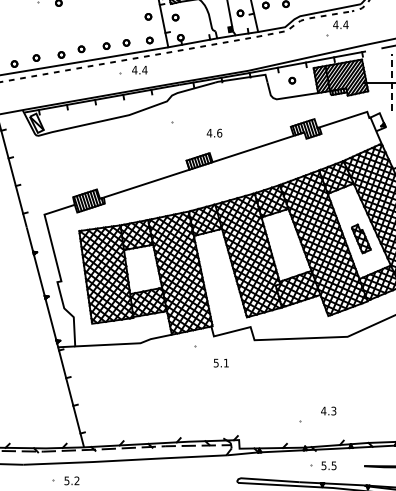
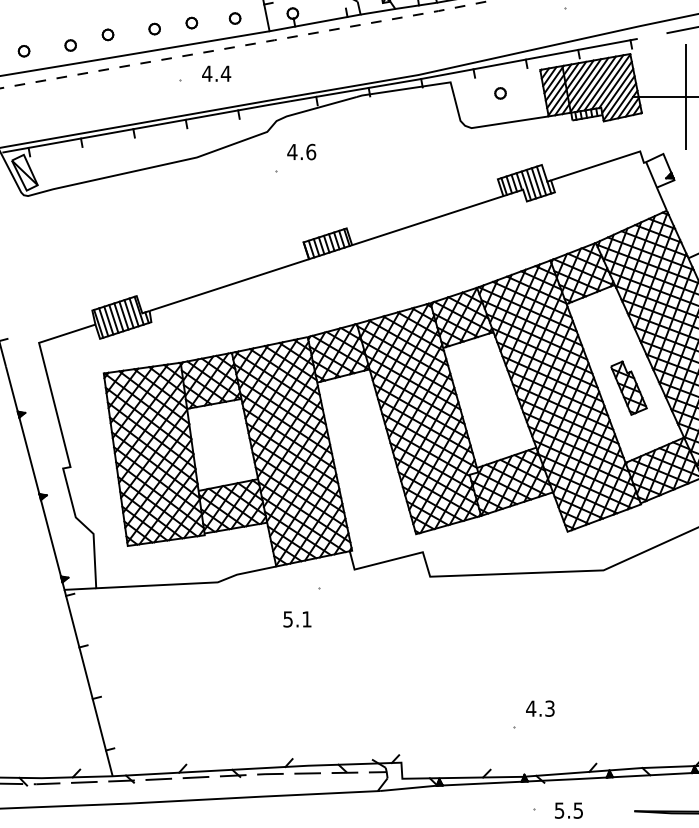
line: (391, 82) -> (685, 96), dashed -> solid
text: (214, 132) -> (301, 150), moved
text: (220, 362) -> (296, 618), moved
text: (328, 410) -> (539, 707), moved

